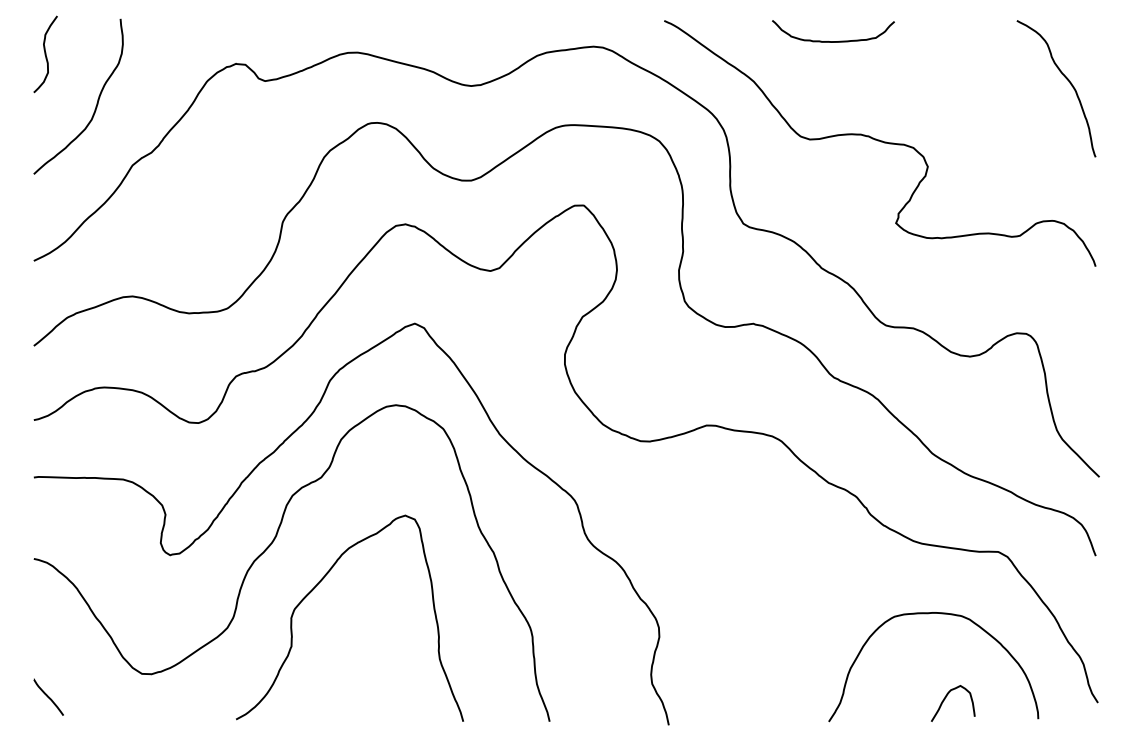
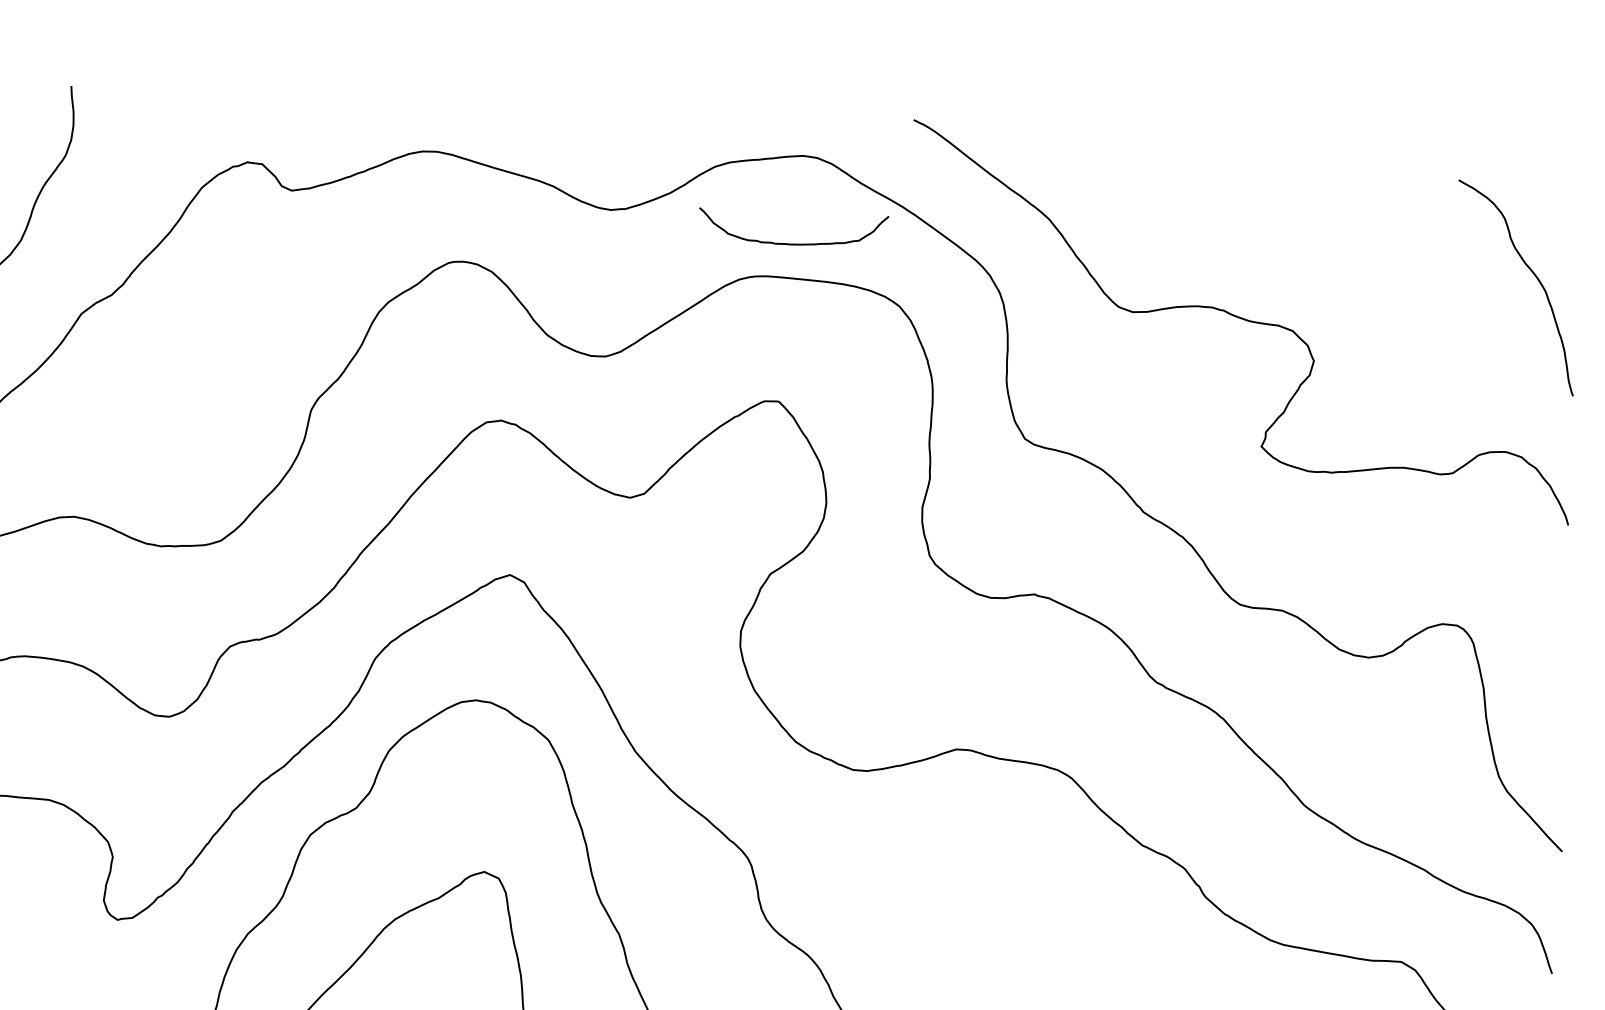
curve: (833, 41) -> (793, 243), moved
curve: (1065, 78) -> (1530, 272), moved

